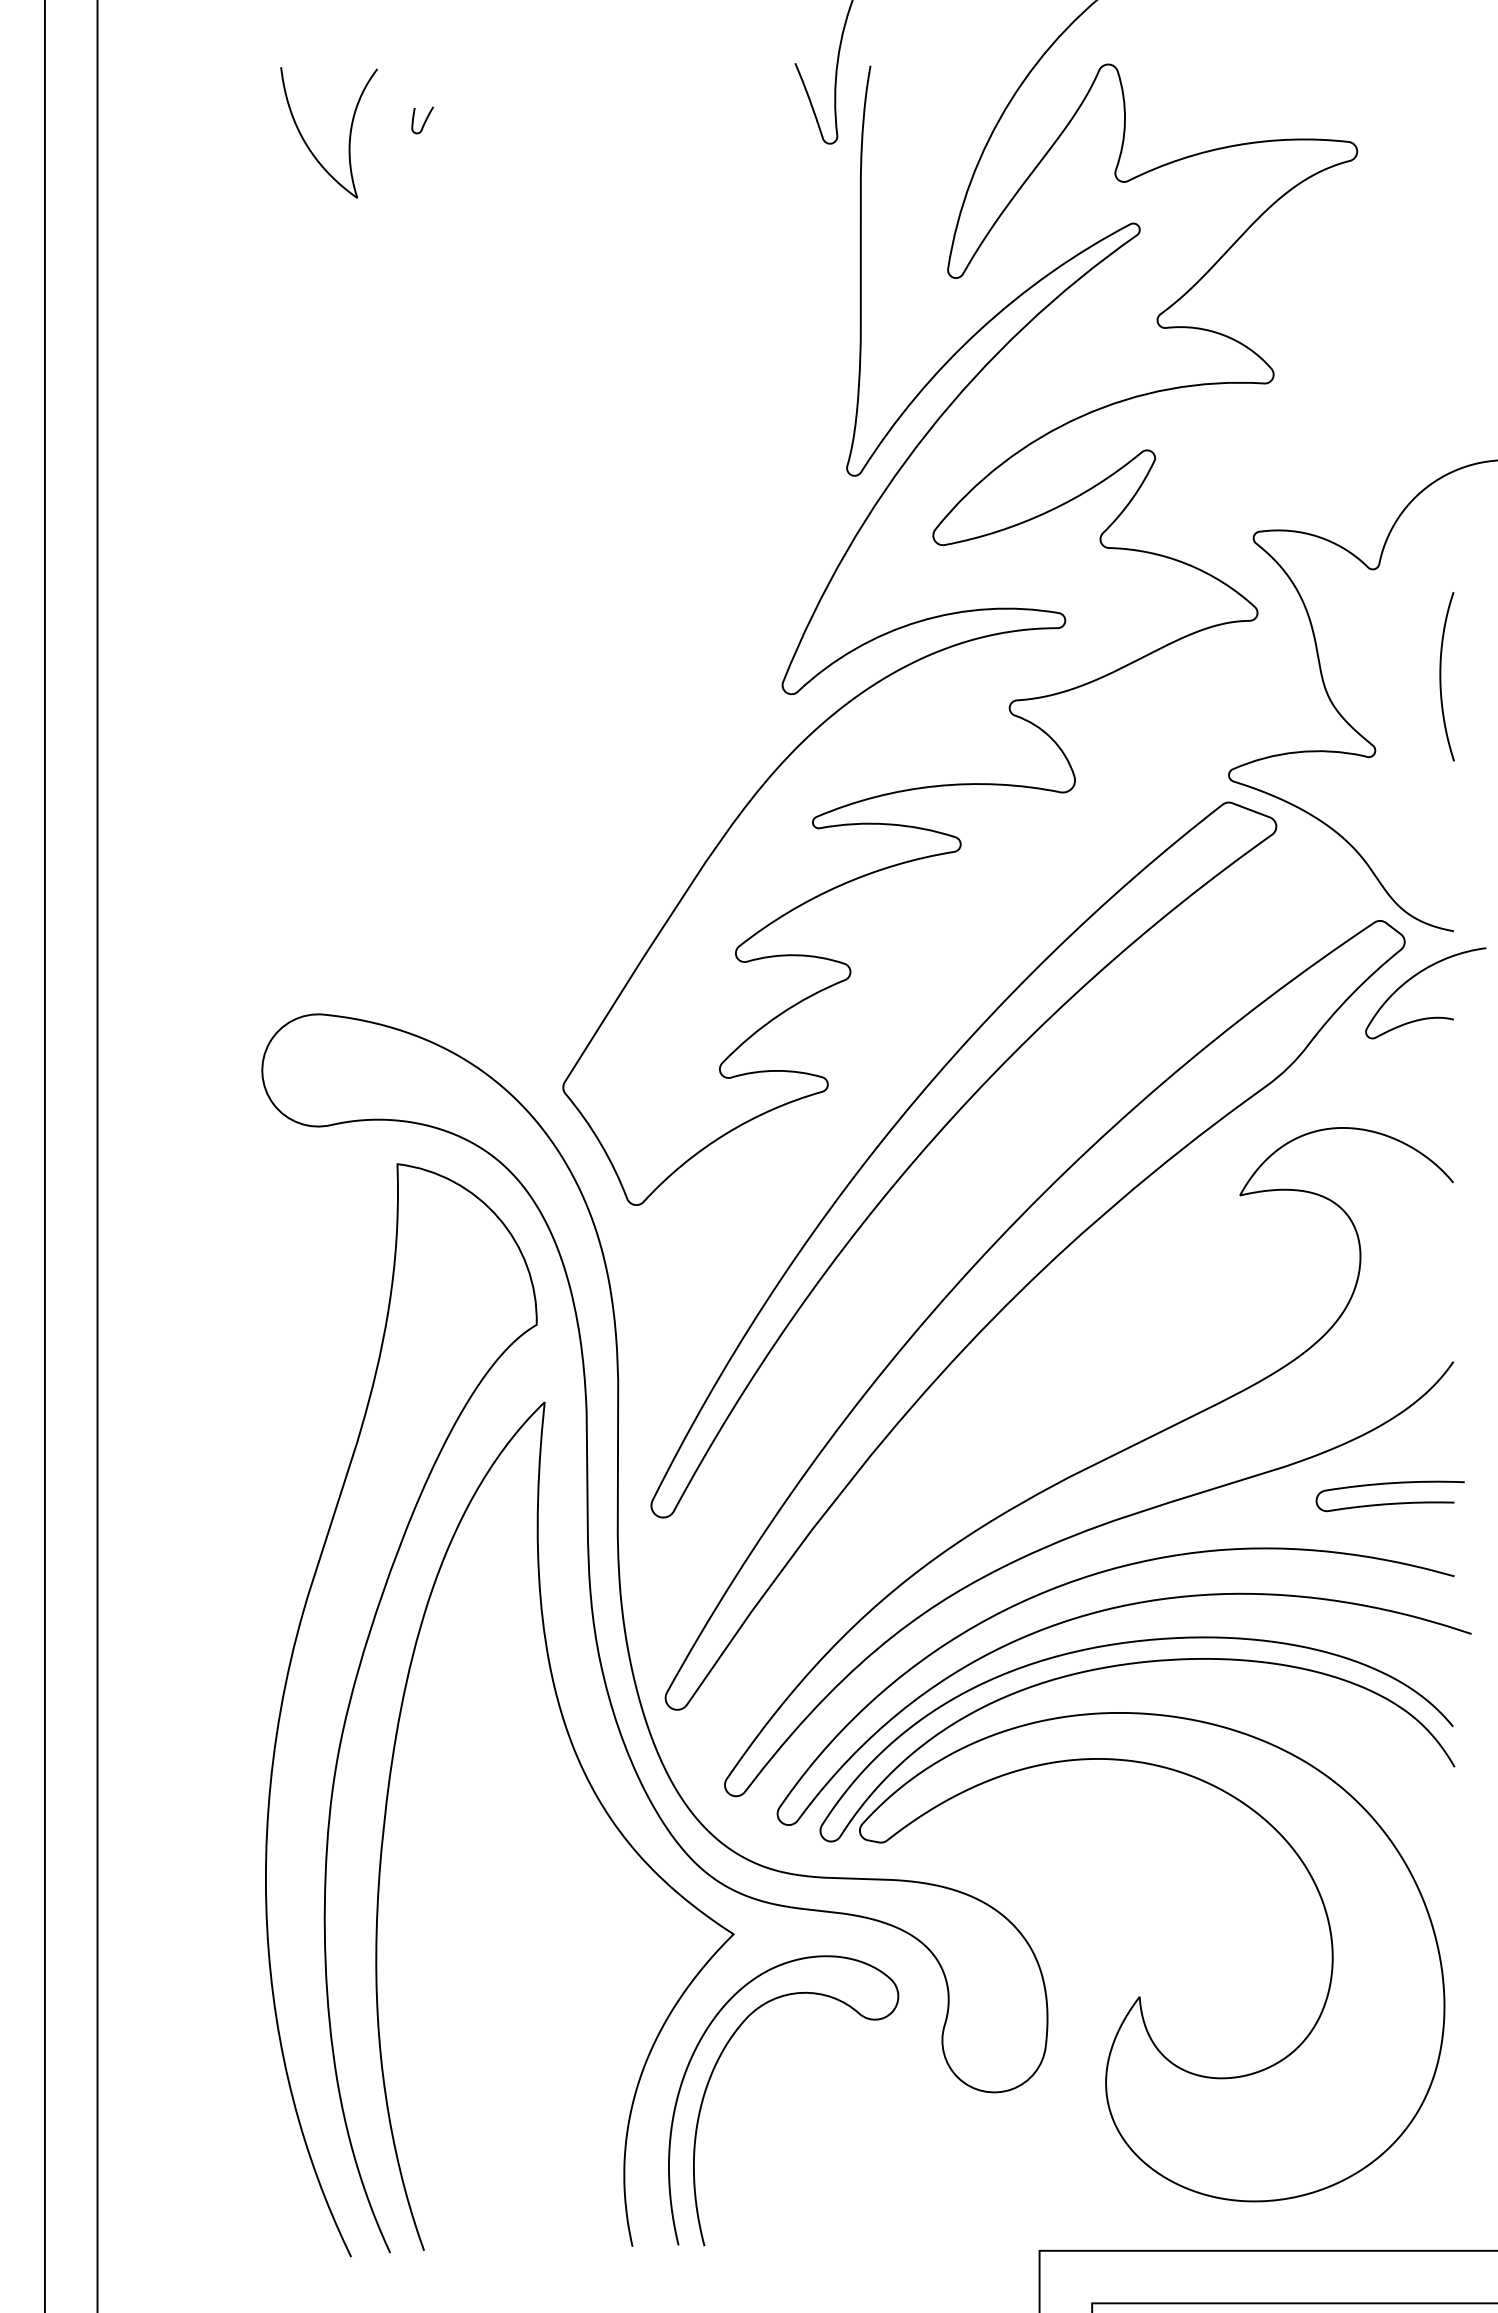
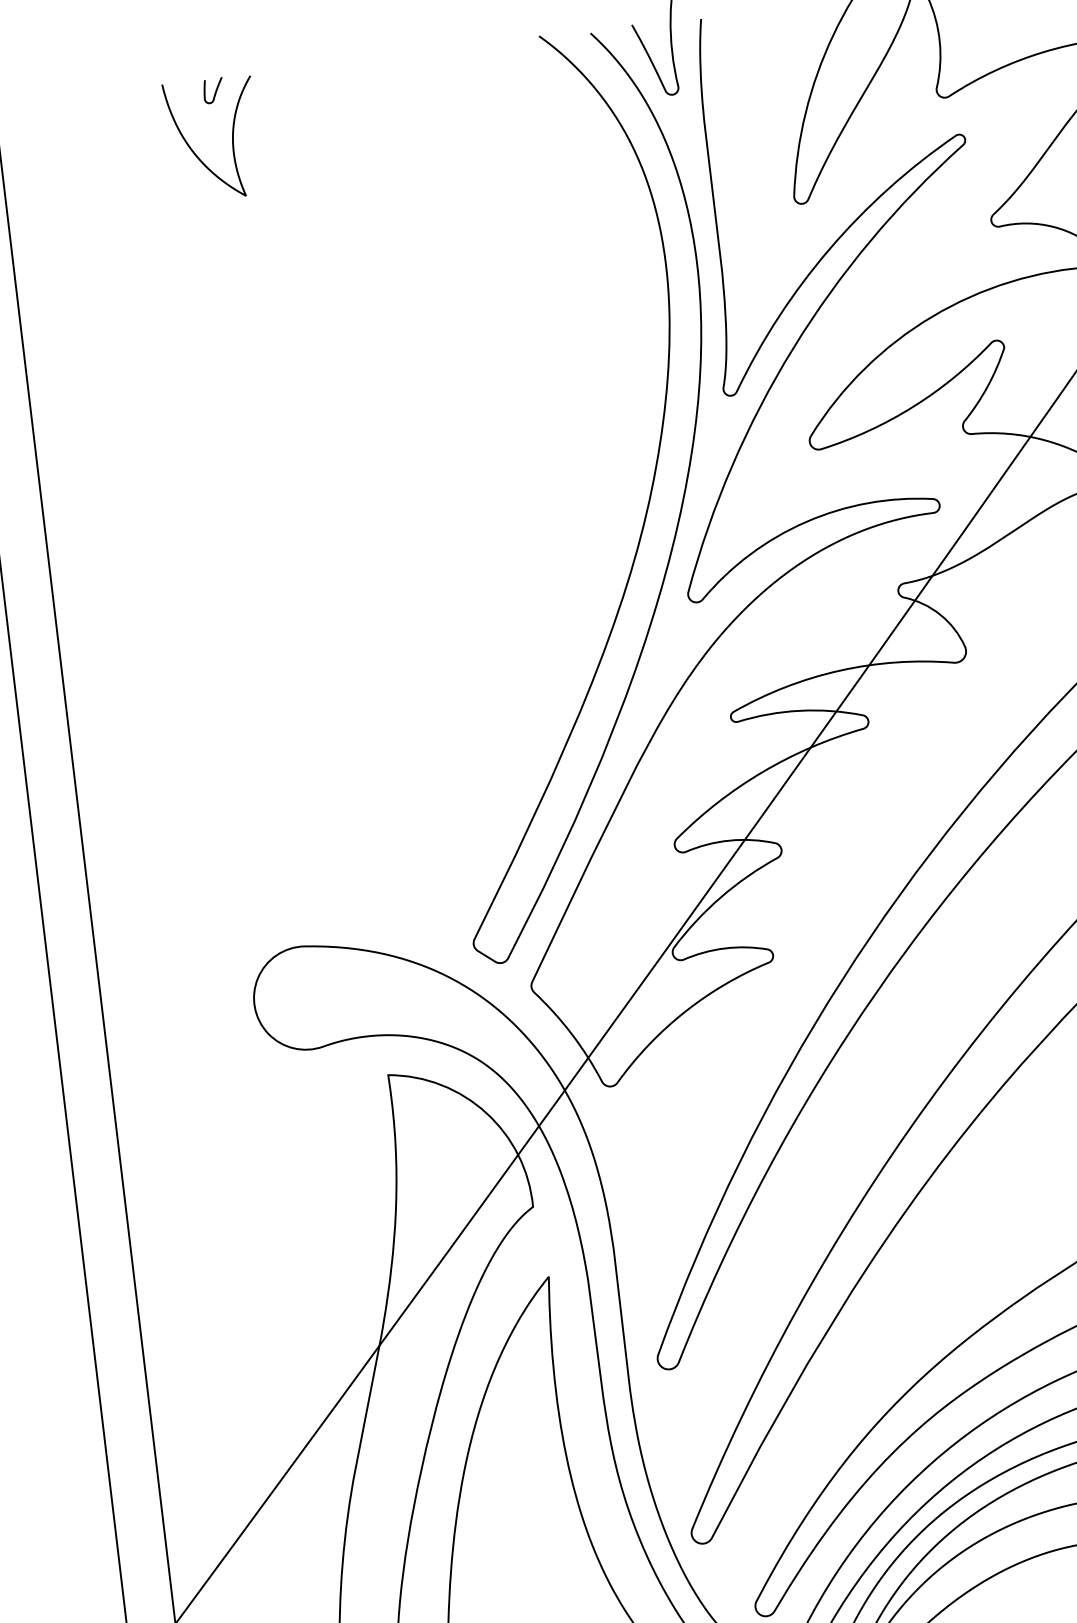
curve: (424, 121) -> (215, 91), moved
curve: (748, 587) -> (646, 509), added

